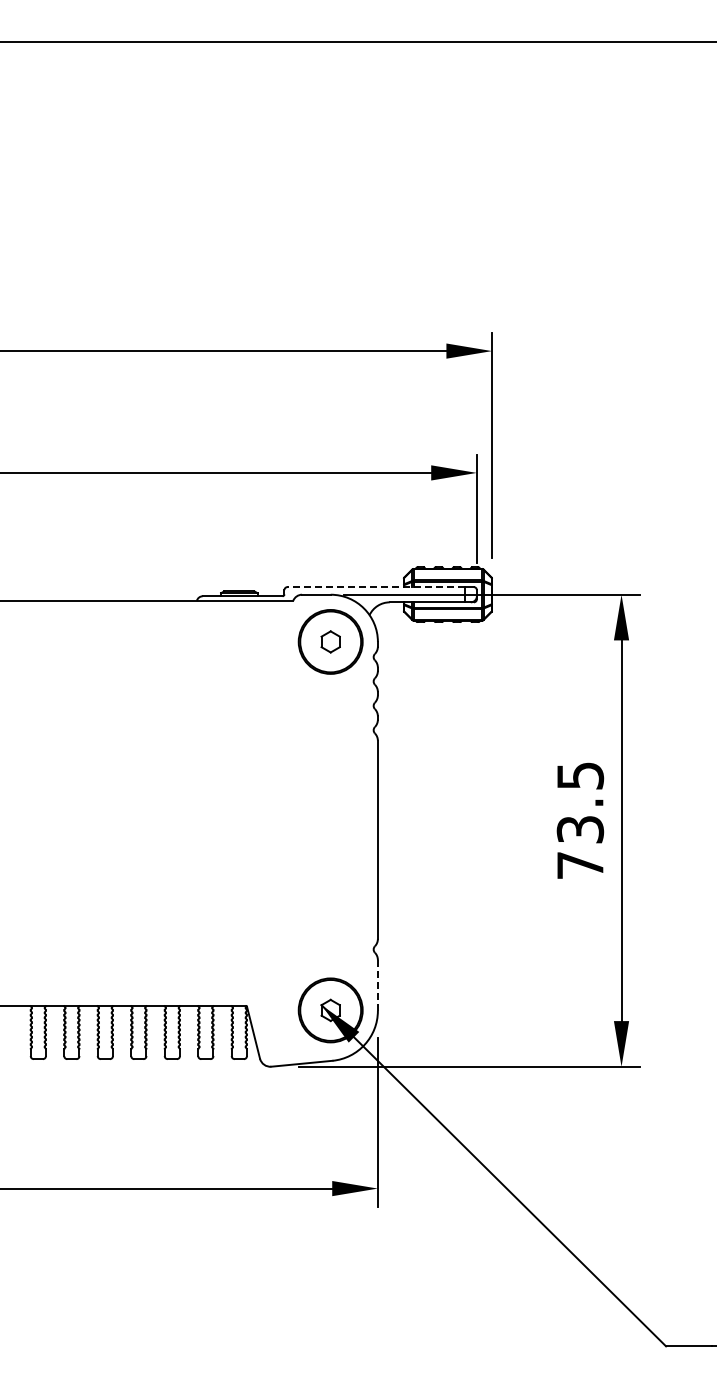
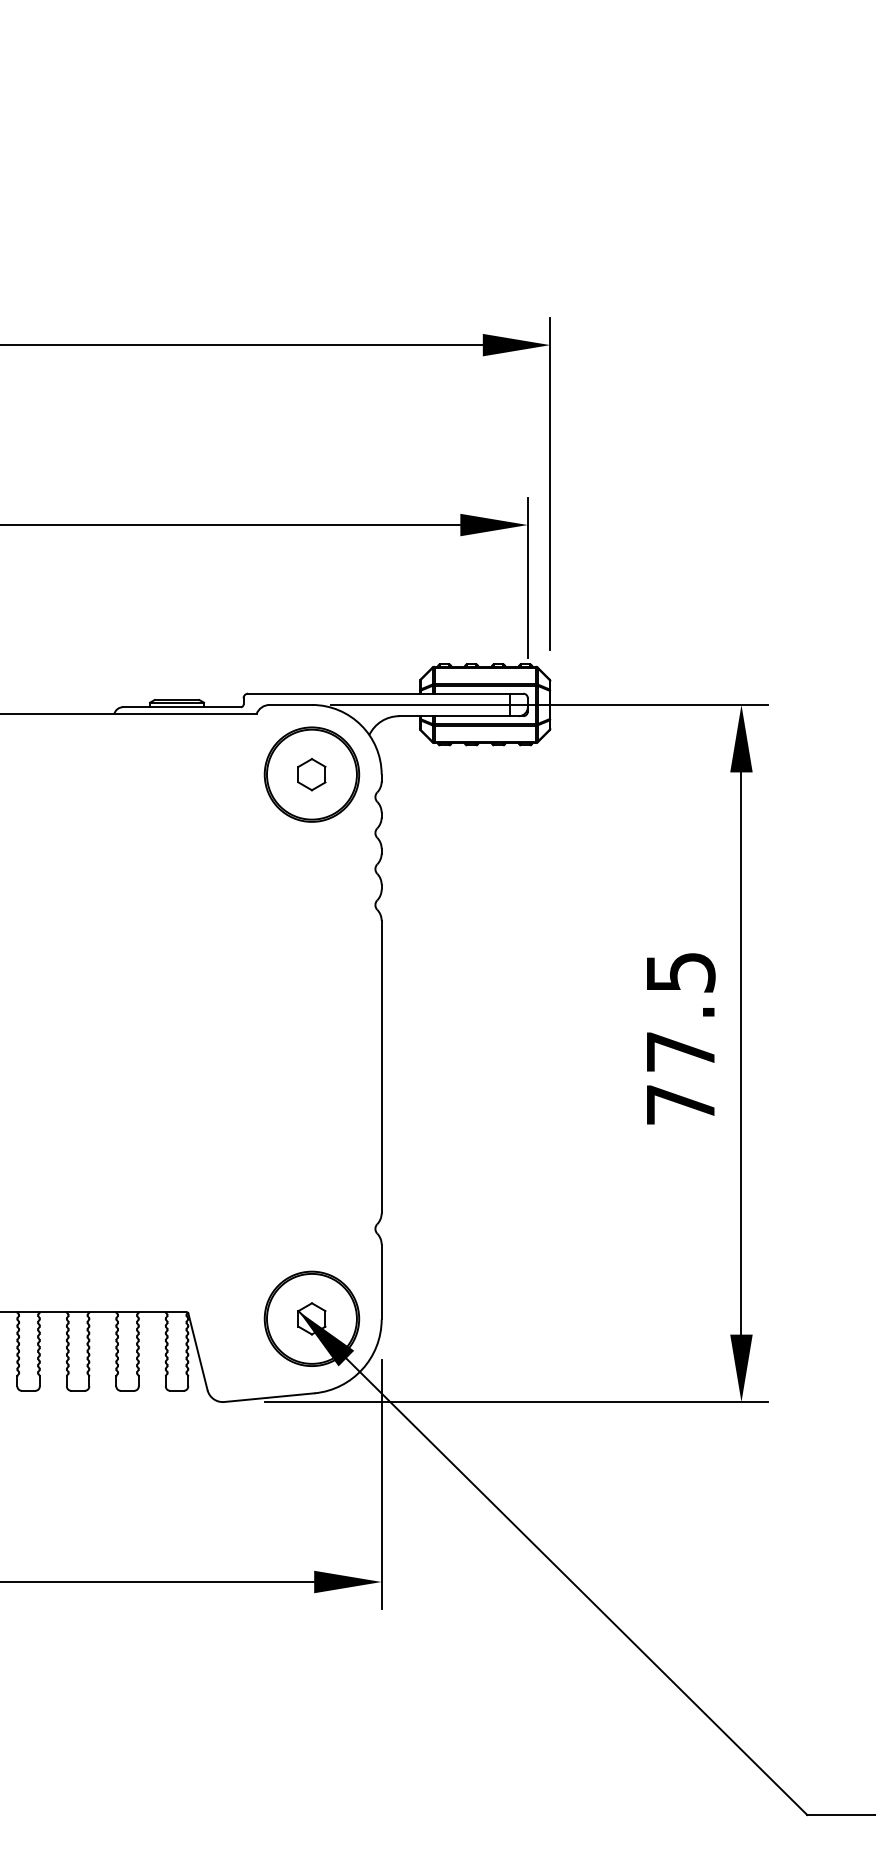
line: (376, 587) -> (379, 694), dashed -> solid
text: (580, 829) -> (680, 1051), 73.5 -> 77.5
line: (377, 984) -> (381, 1280), dashed -> solid

